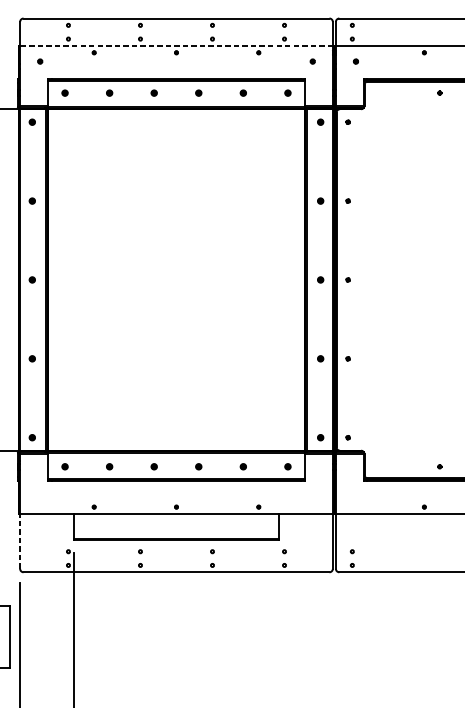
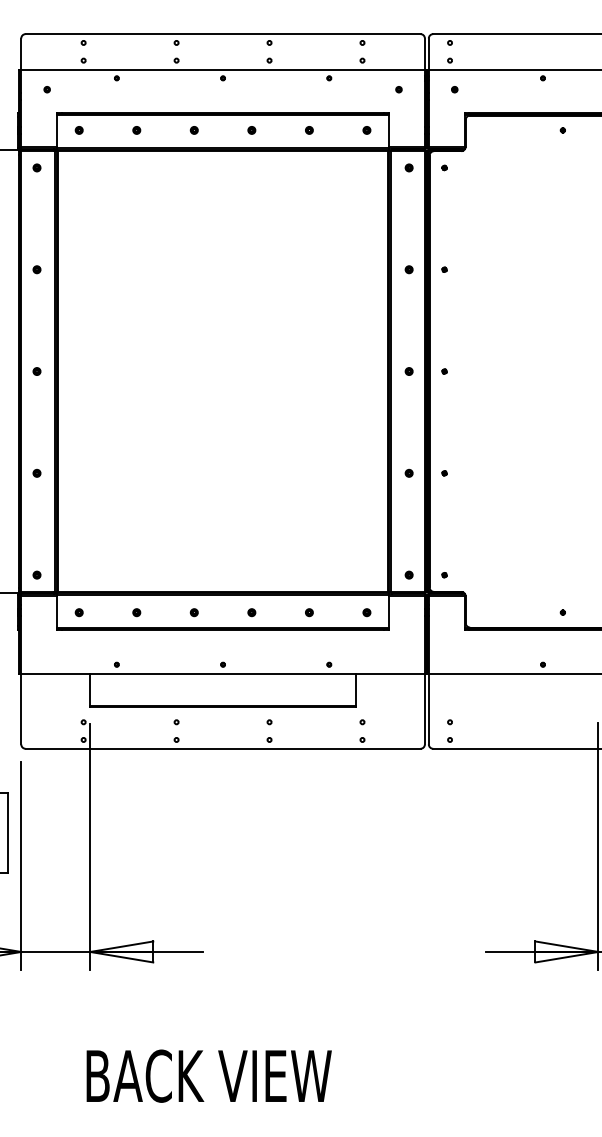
line: (176, 45) -> (222, 69), dashed -> solid
line: (20, 541) -> (21, 708), dashed -> solid

